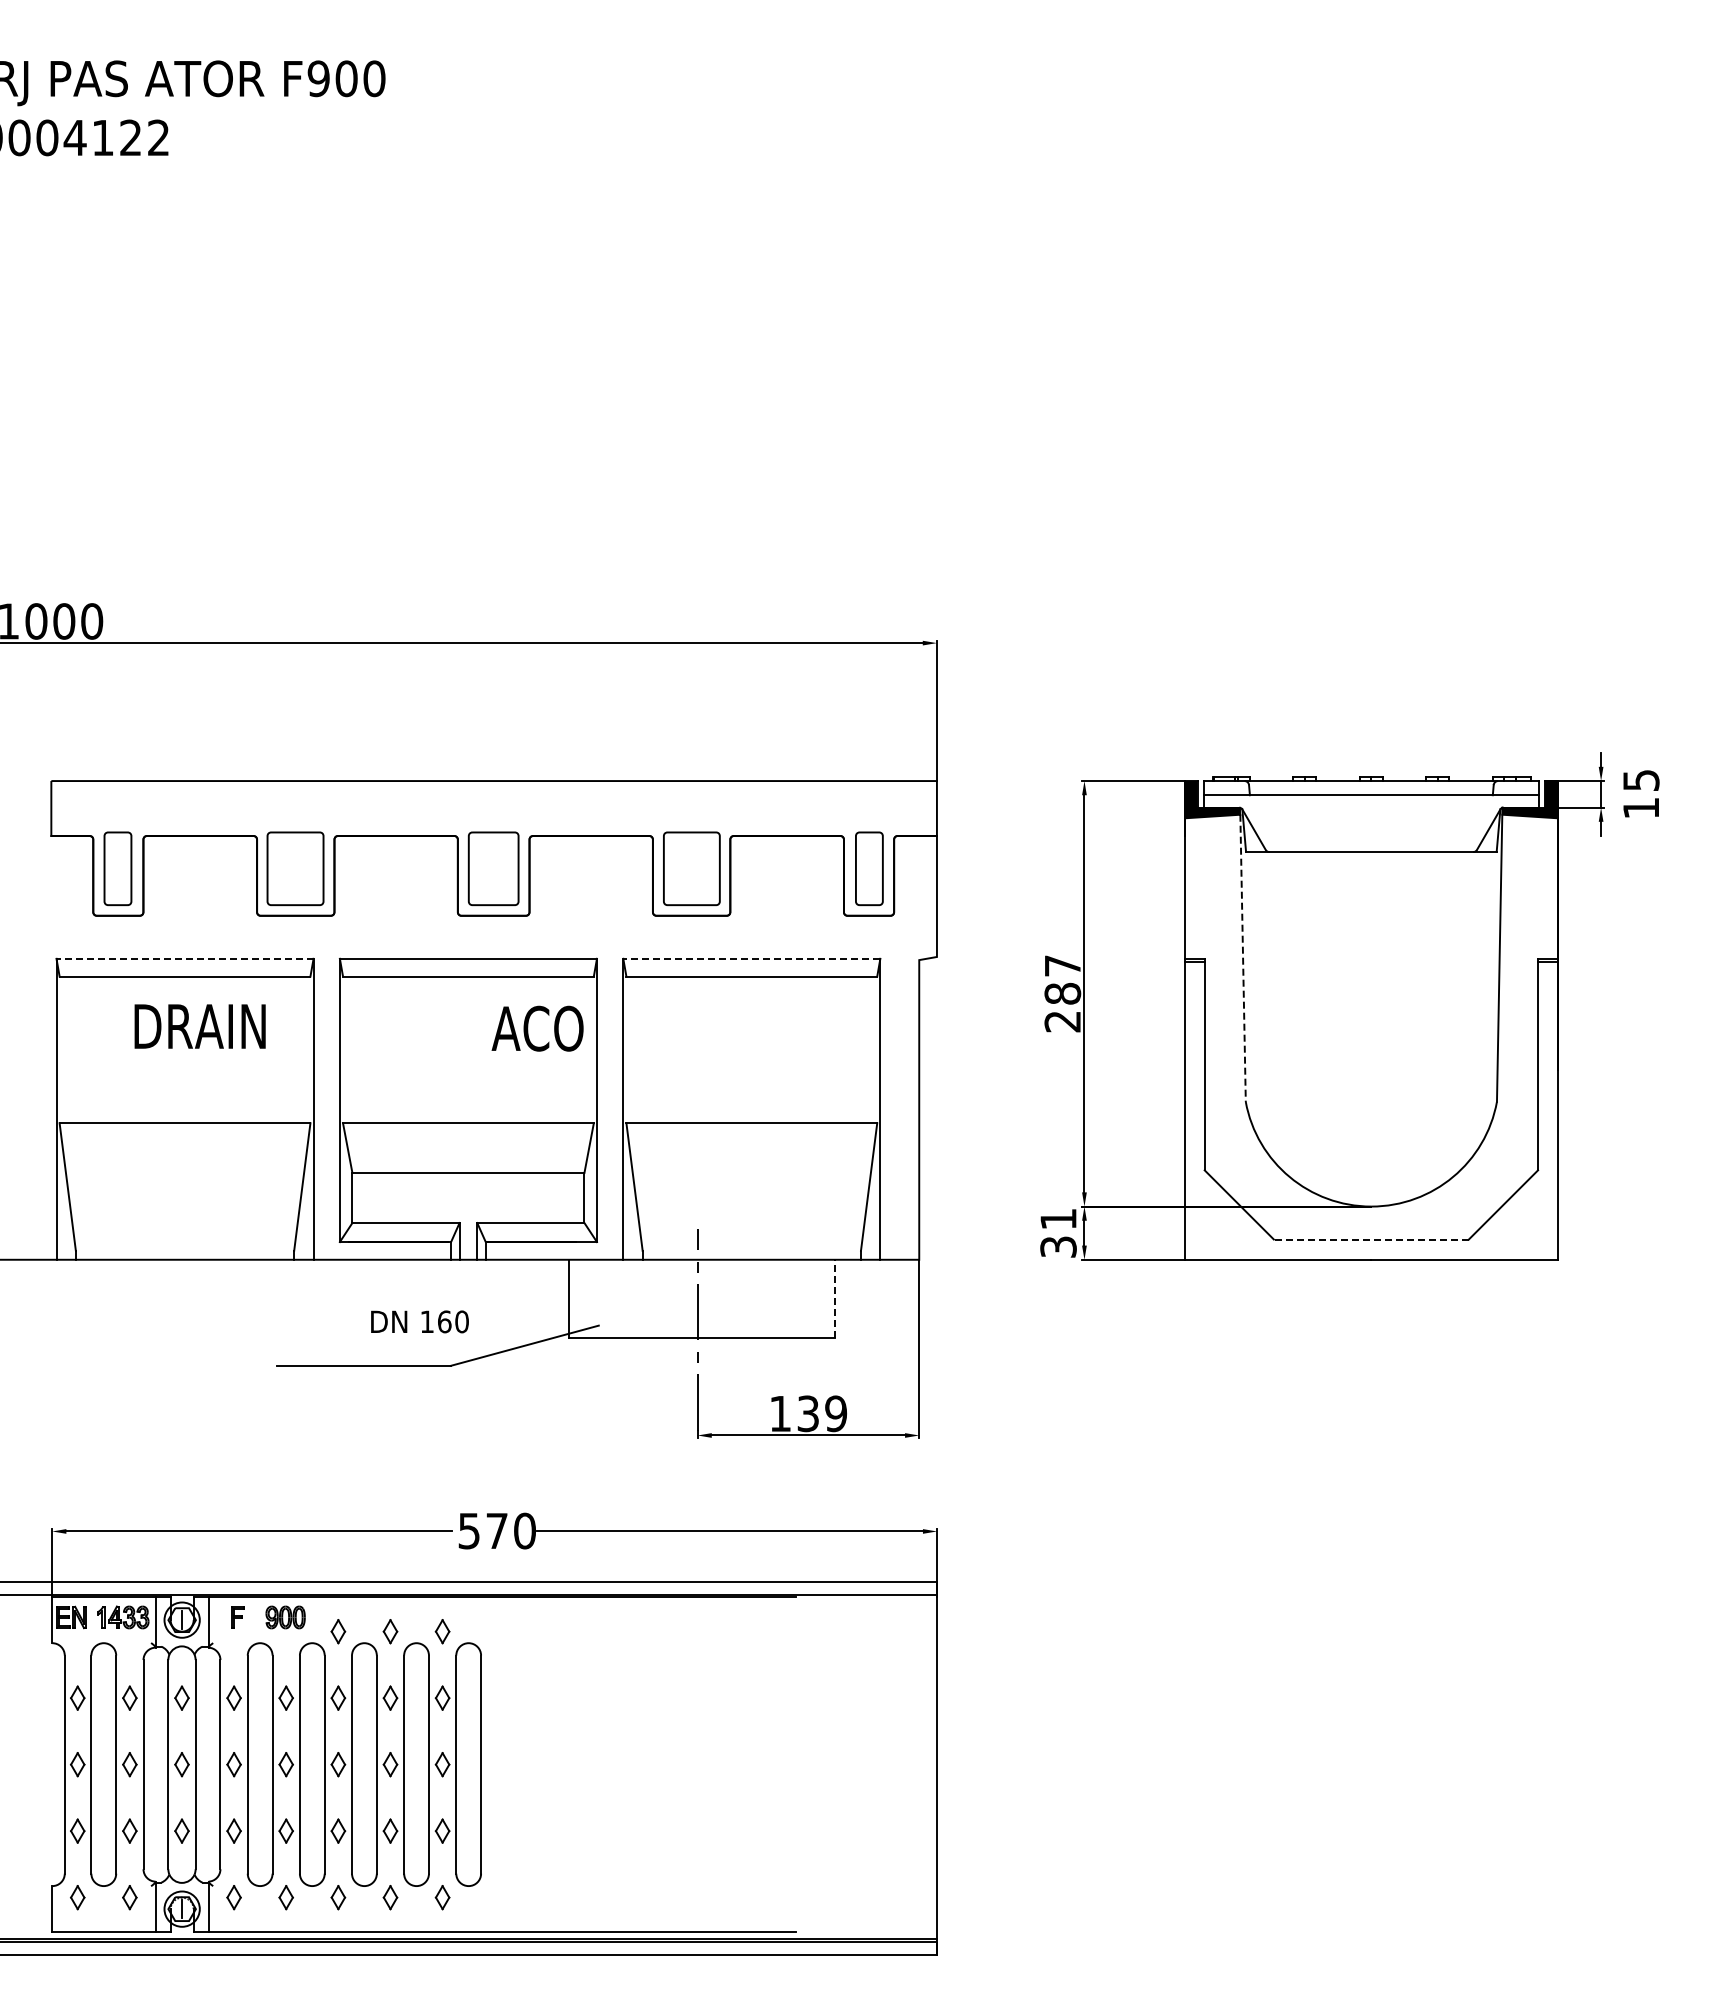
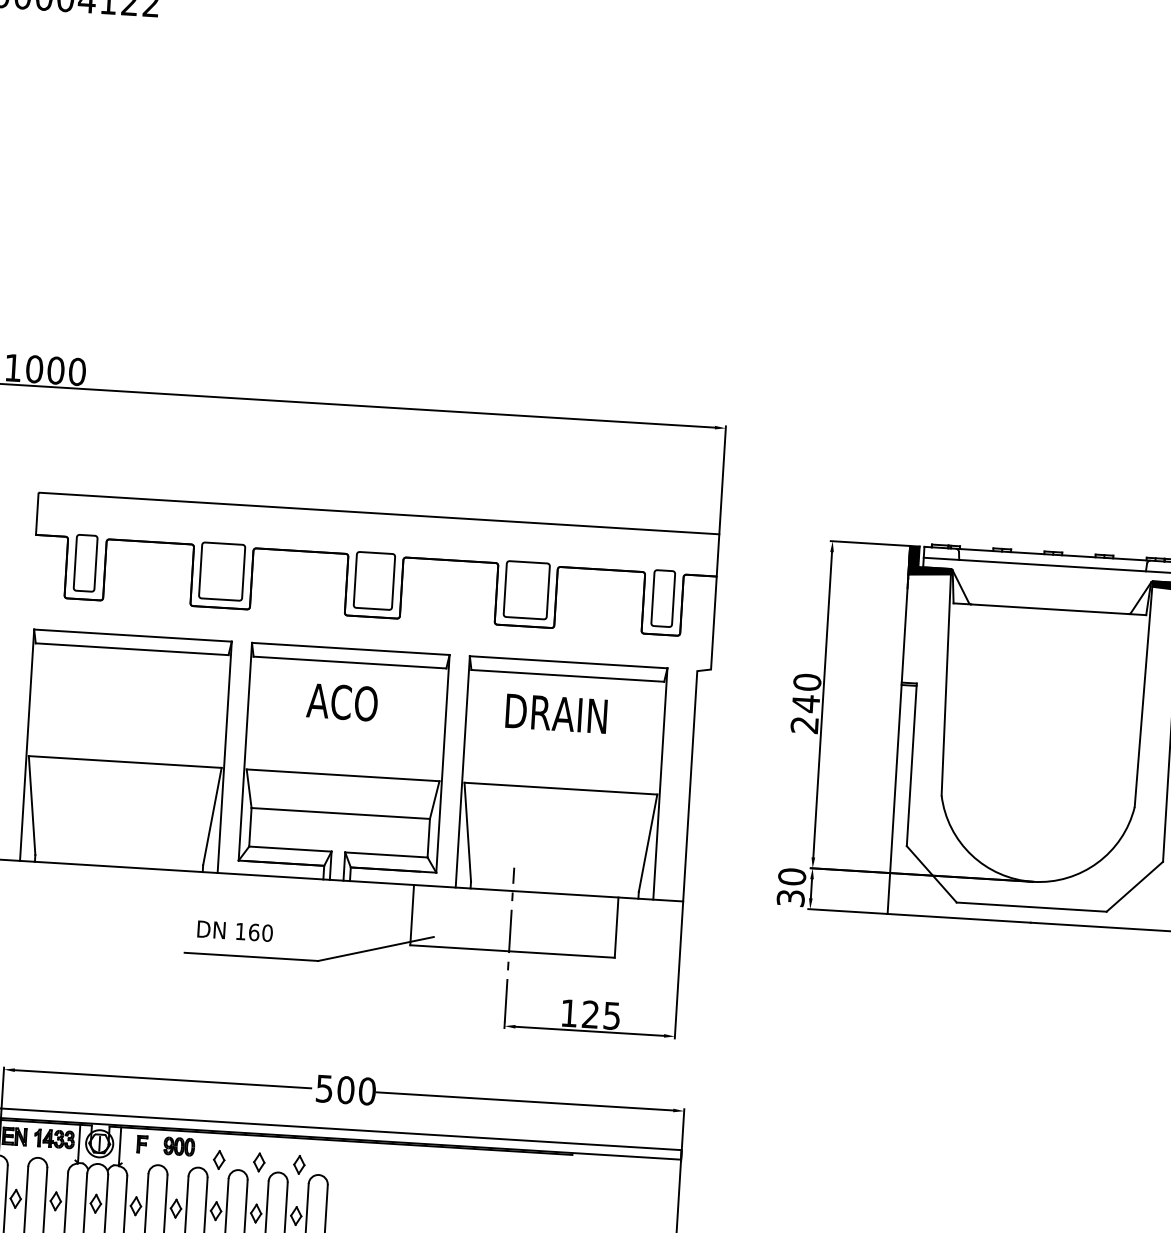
line: (185, 958) -> (133, 635), dashed -> solid
line: (751, 958) -> (568, 662), dashed -> solid
line: (1243, 958) -> (946, 685), dashed -> solid
text: (1062, 980) -> (806, 693), 287 -> 240
text: (199, 1026) -> (555, 713), moved
text: (537, 1028) -> (342, 702), moved
text: (1058, 1219) -> (792, 877), 31 -> 30
line: (1371, 1239) -> (1031, 907), dashed -> solid
line: (835, 1298) -> (617, 927), dashed -> solid
text: (419, 1321) -> (234, 930), moved
text: (822, 1413) -> (601, 1015), 139 -> 125
text: (497, 1530) -> (346, 1089), 570 -> 500

